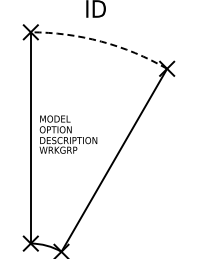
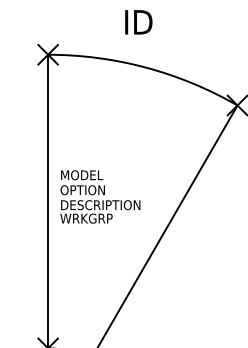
arc: (101, 41) -> (146, 67), dashed -> solid

